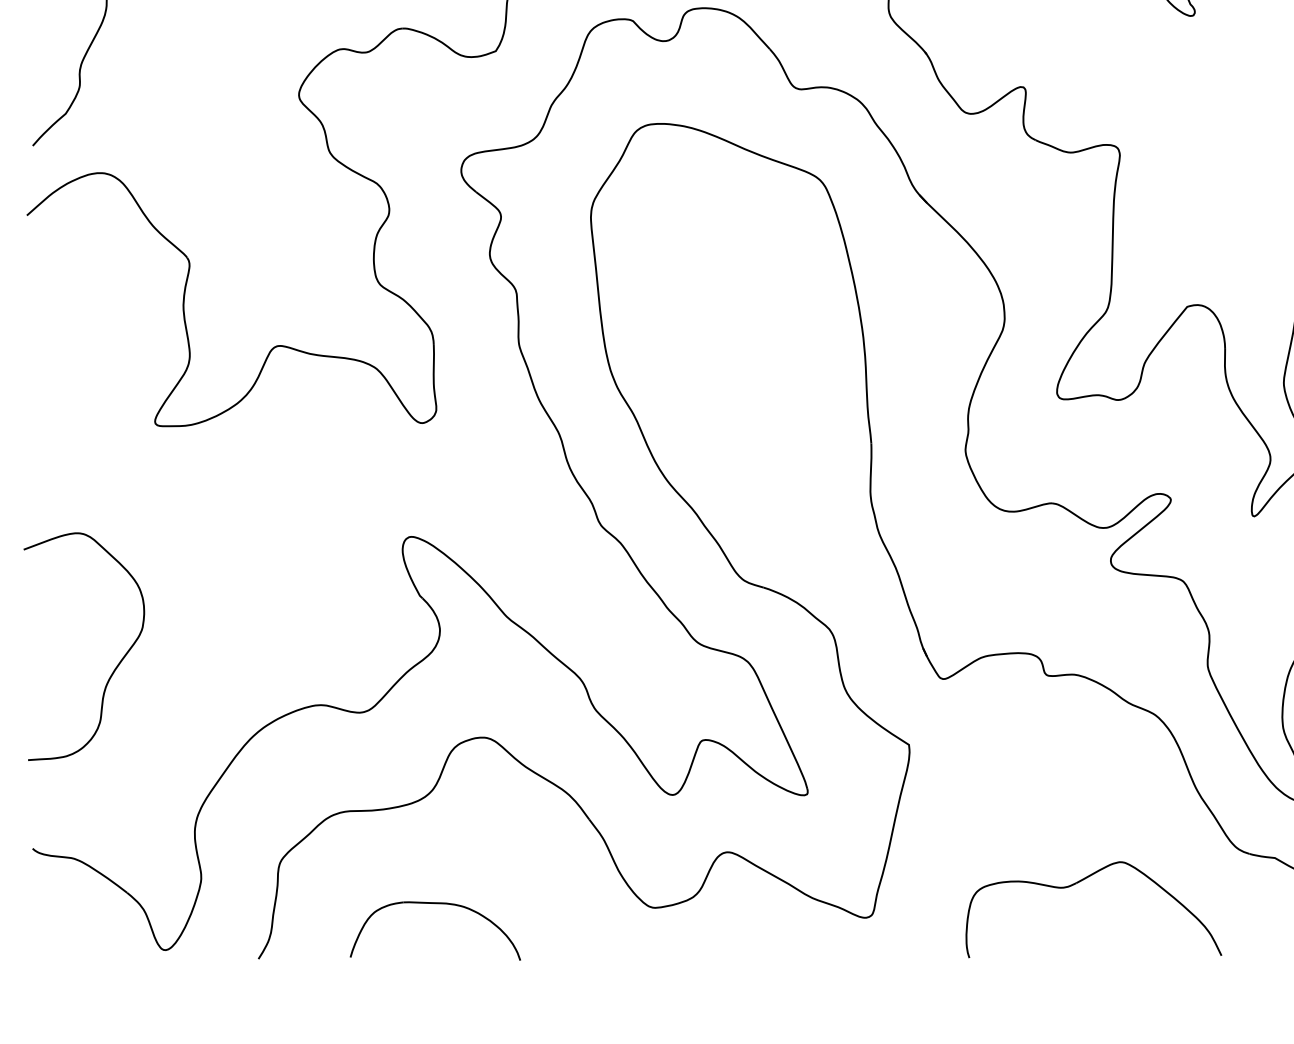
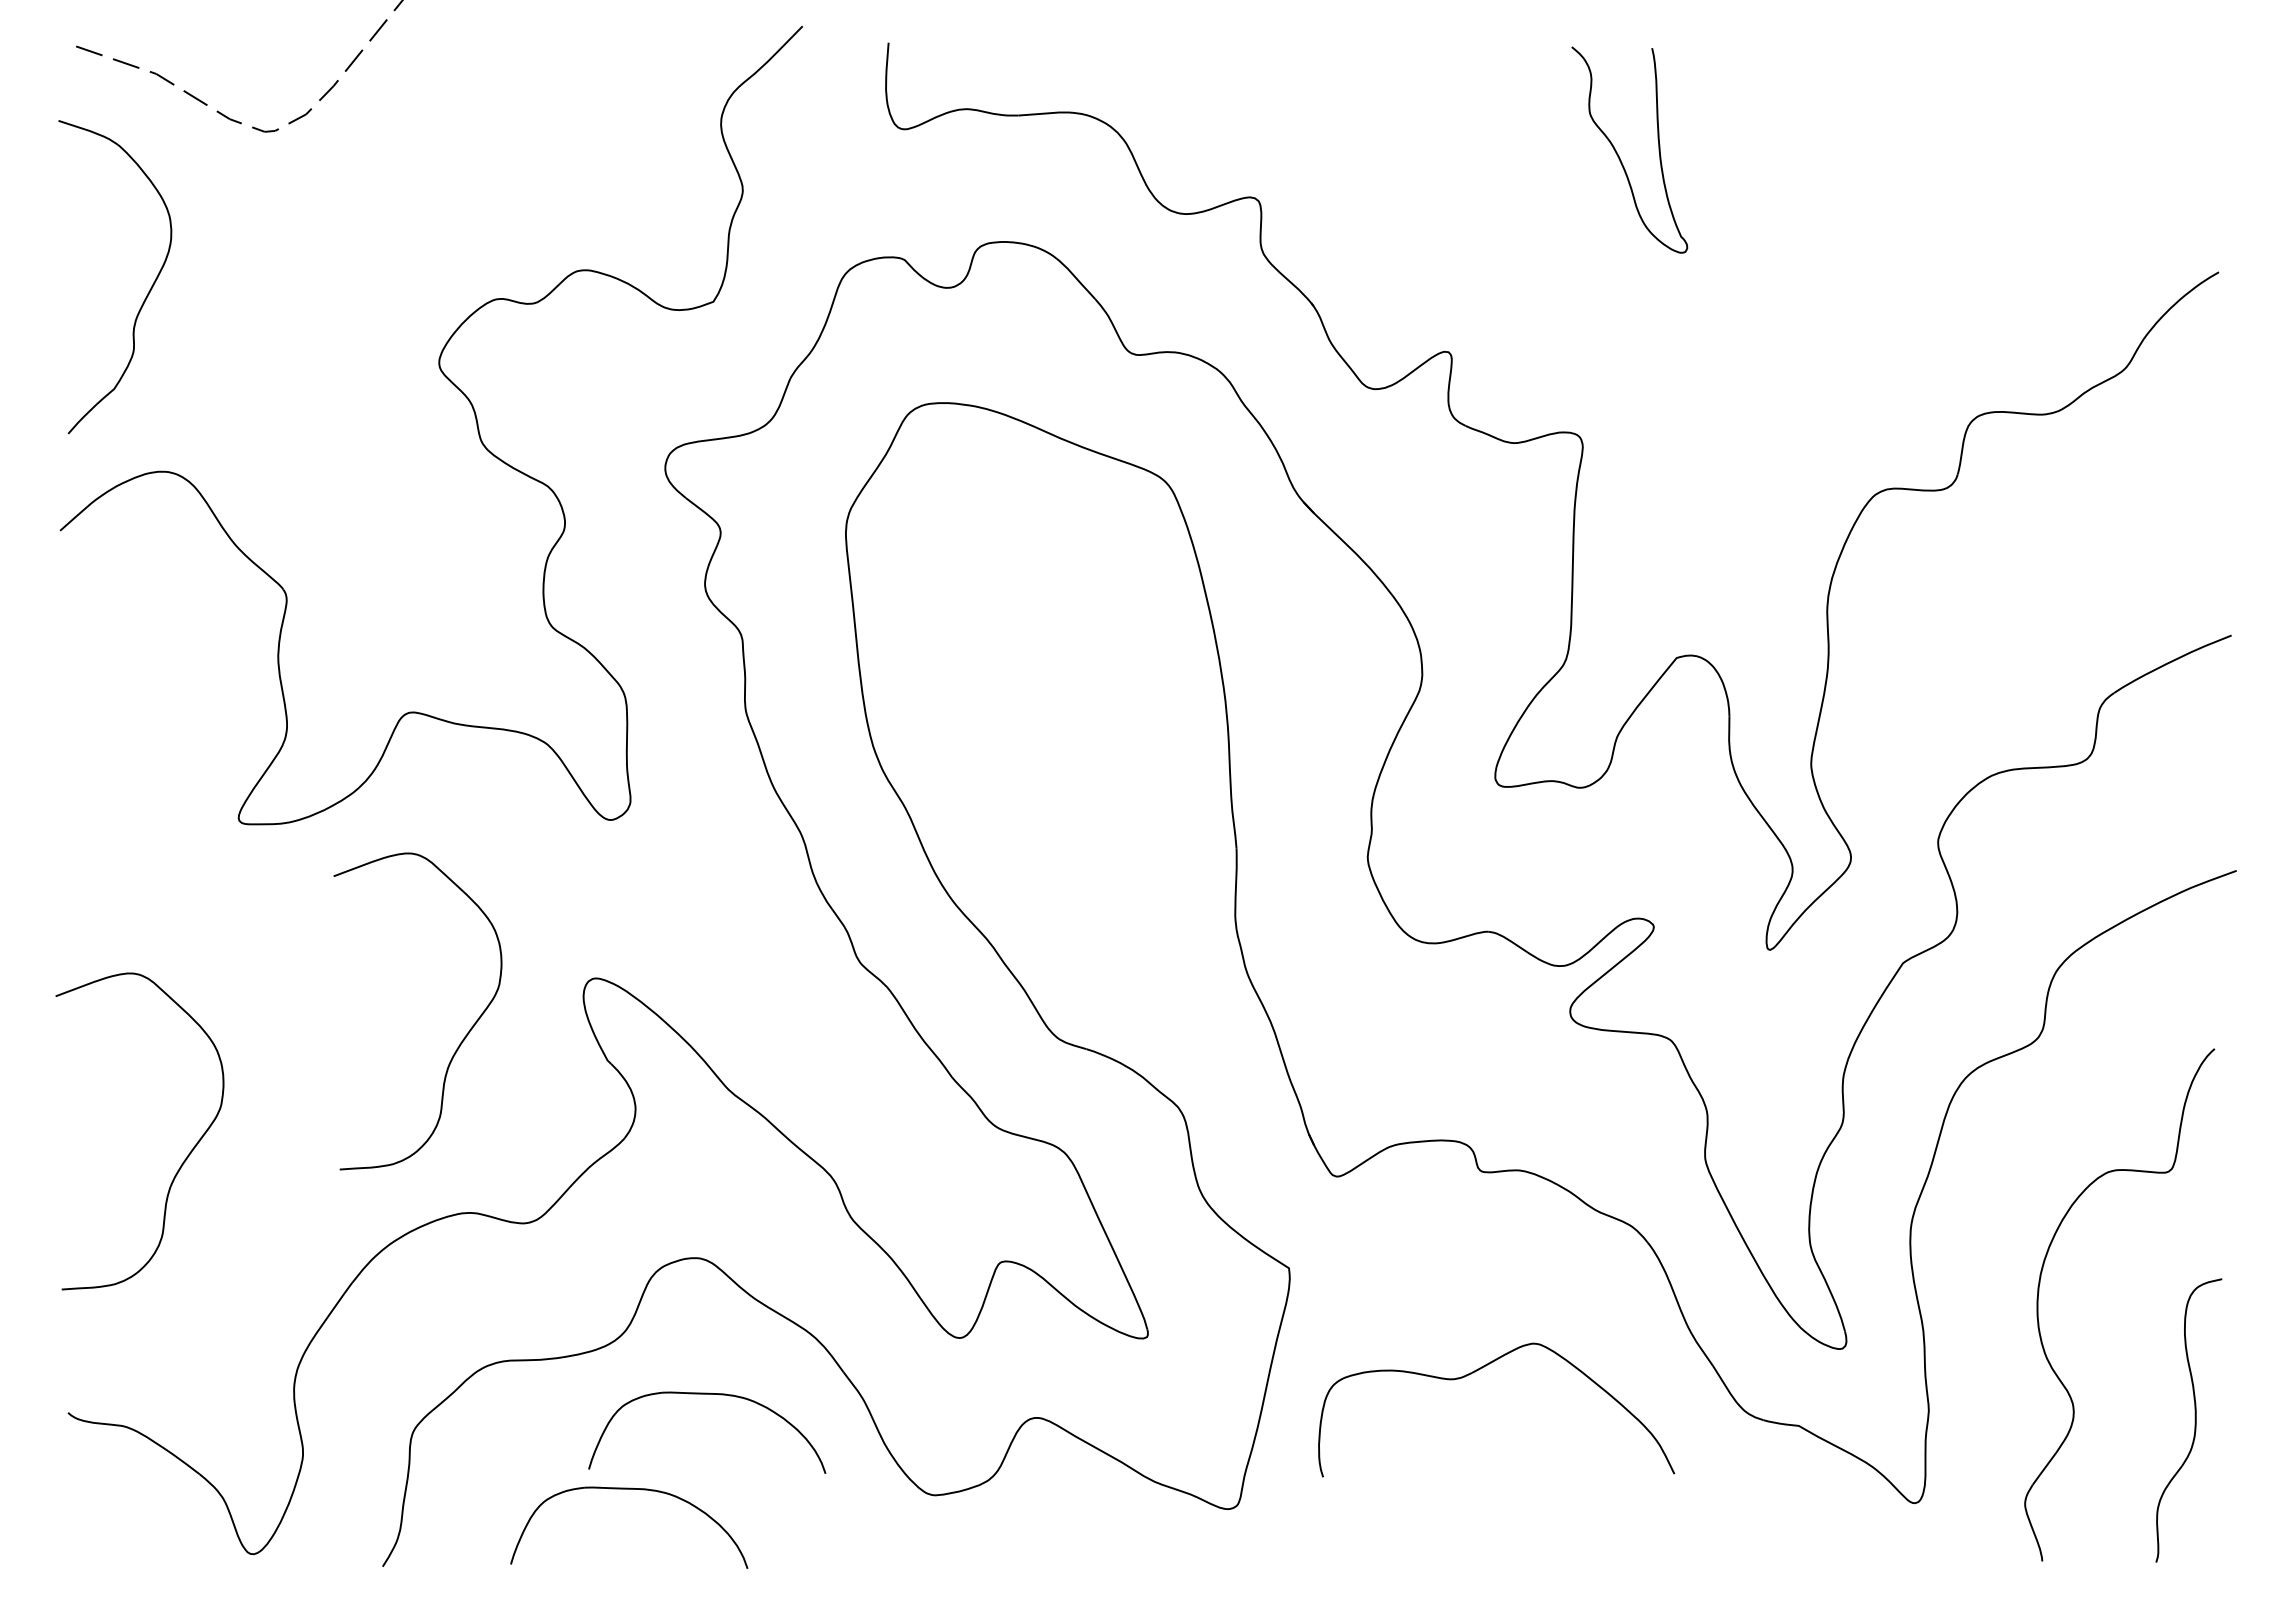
curve: (315, 580) -> (462, 1039), added
part: (491, 835) -> (707, 1394), added
part: (1080, 882) -> (1477, 1371), moved

